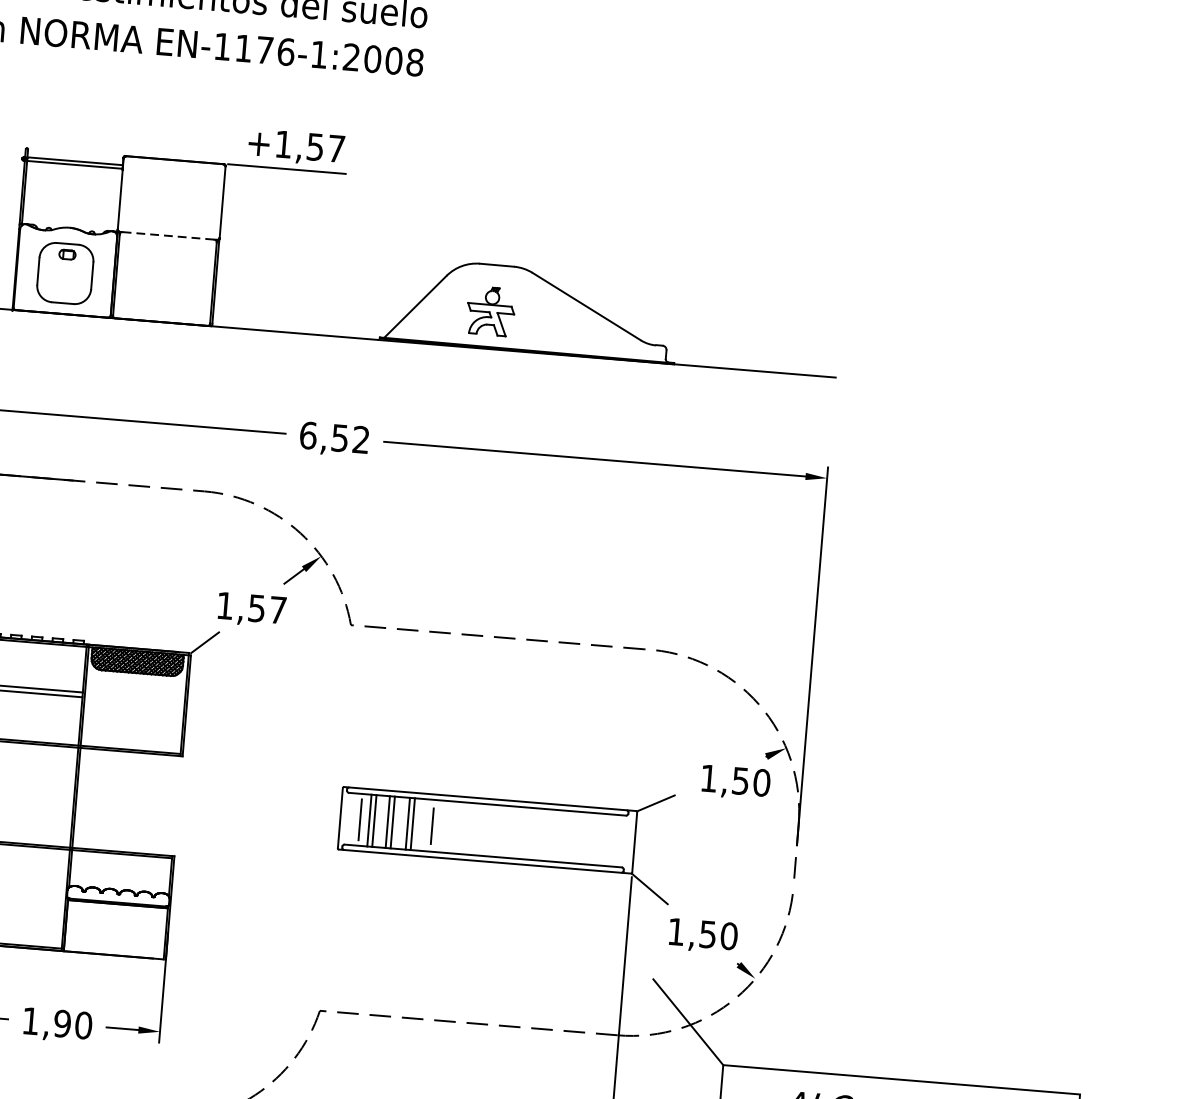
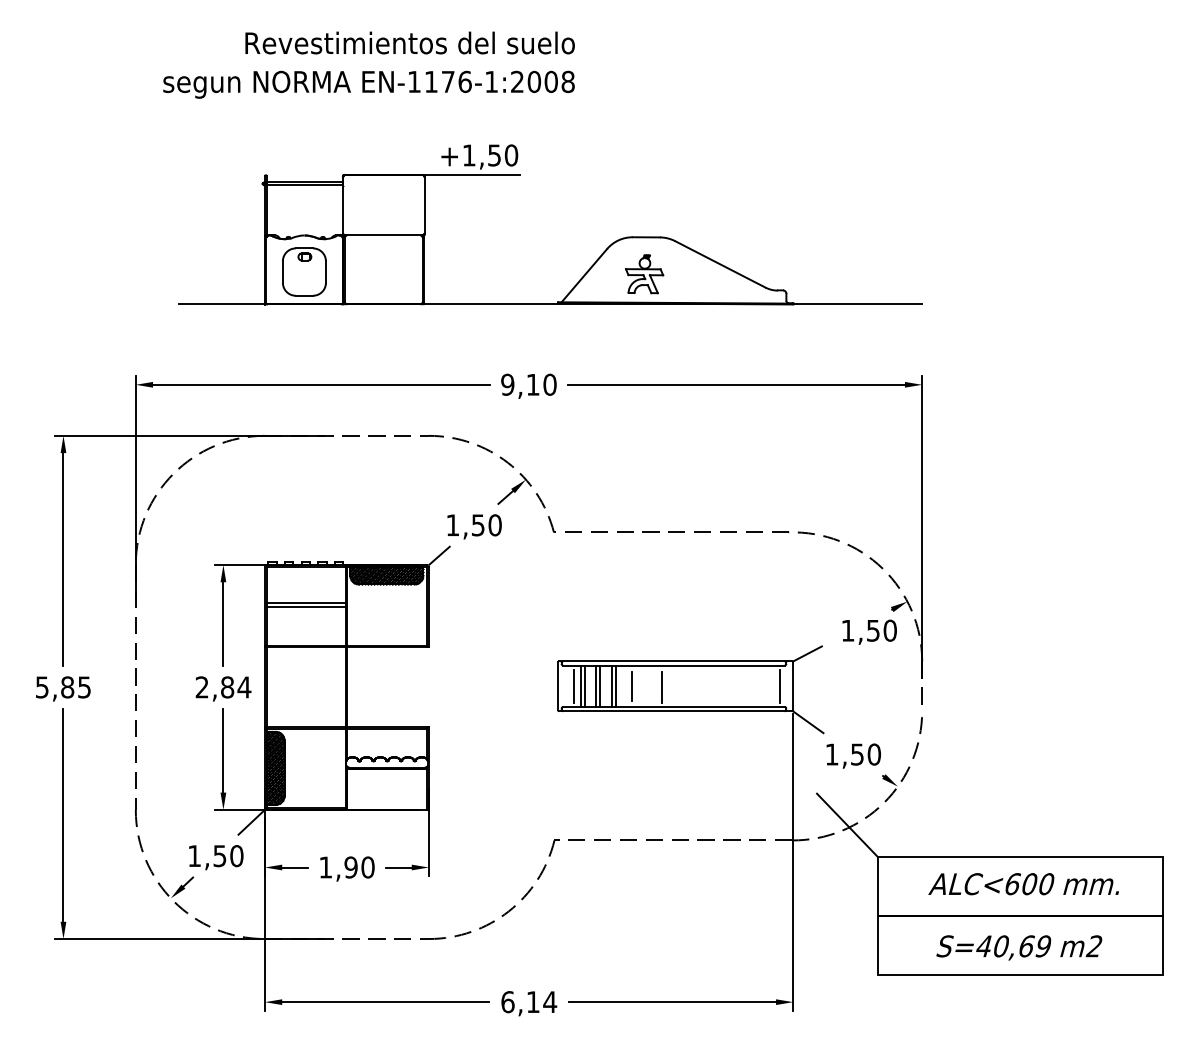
text: (336, 148) -> (511, 155), +1,57 -> +1,50
line: (168, 235) -> (383, 235), dashed -> solid
text: (334, 437) -> (528, 384), 6,52 -> 9,10
text: (277, 610) -> (494, 525), 1,57 -> 1,50
line: (469, 829) -> (661, 686), added
line: (617, 841) -> (779, 686), added

